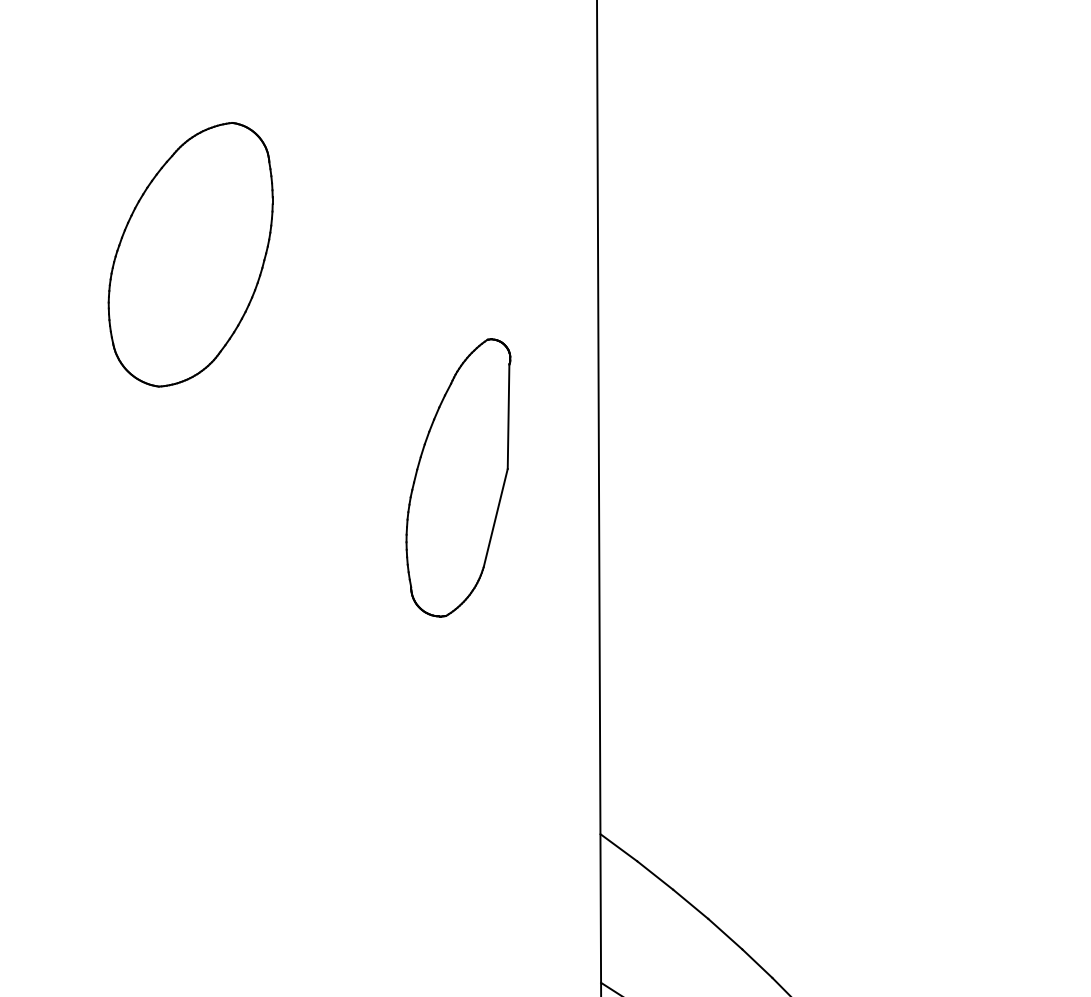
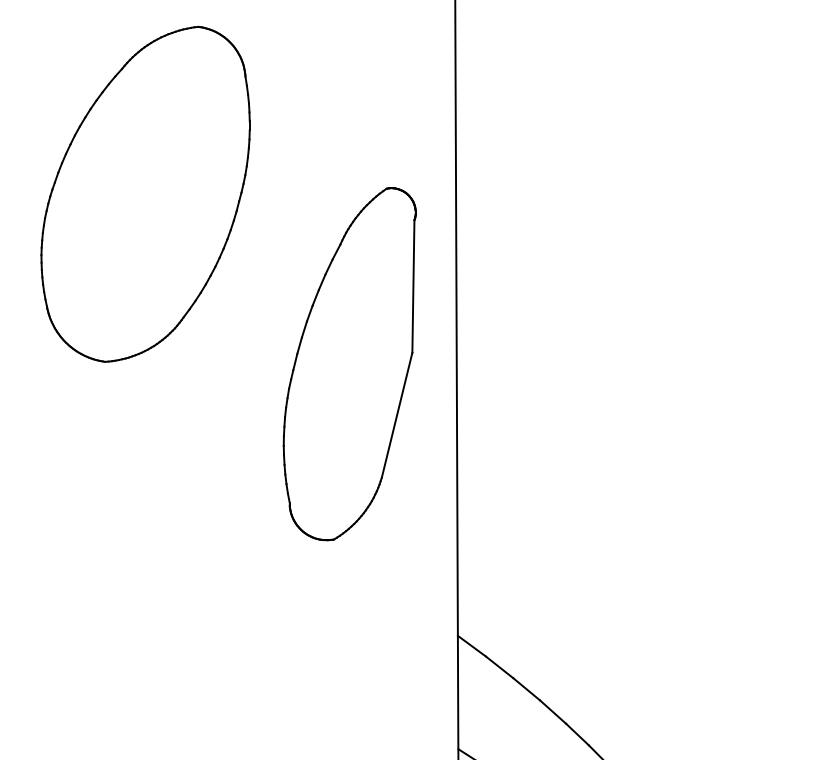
part: (190, 253) -> (145, 193), size x1.67
part: (458, 478) -> (349, 364), size x1.67

